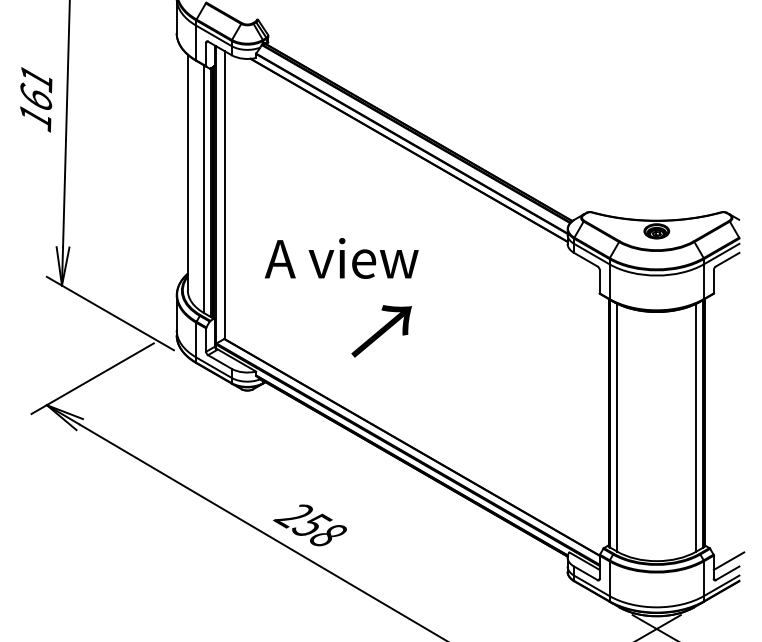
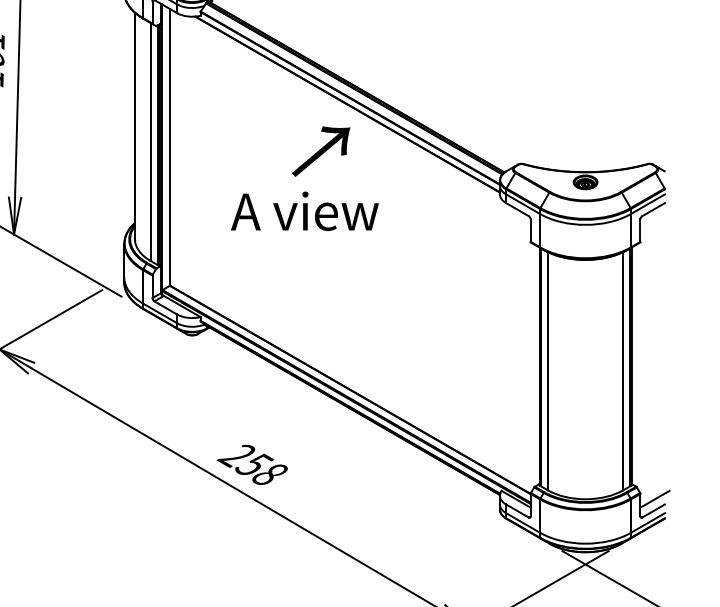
text: (341, 258) -> (304, 211), moved
text: (381, 331) -> (321, 151), moved

